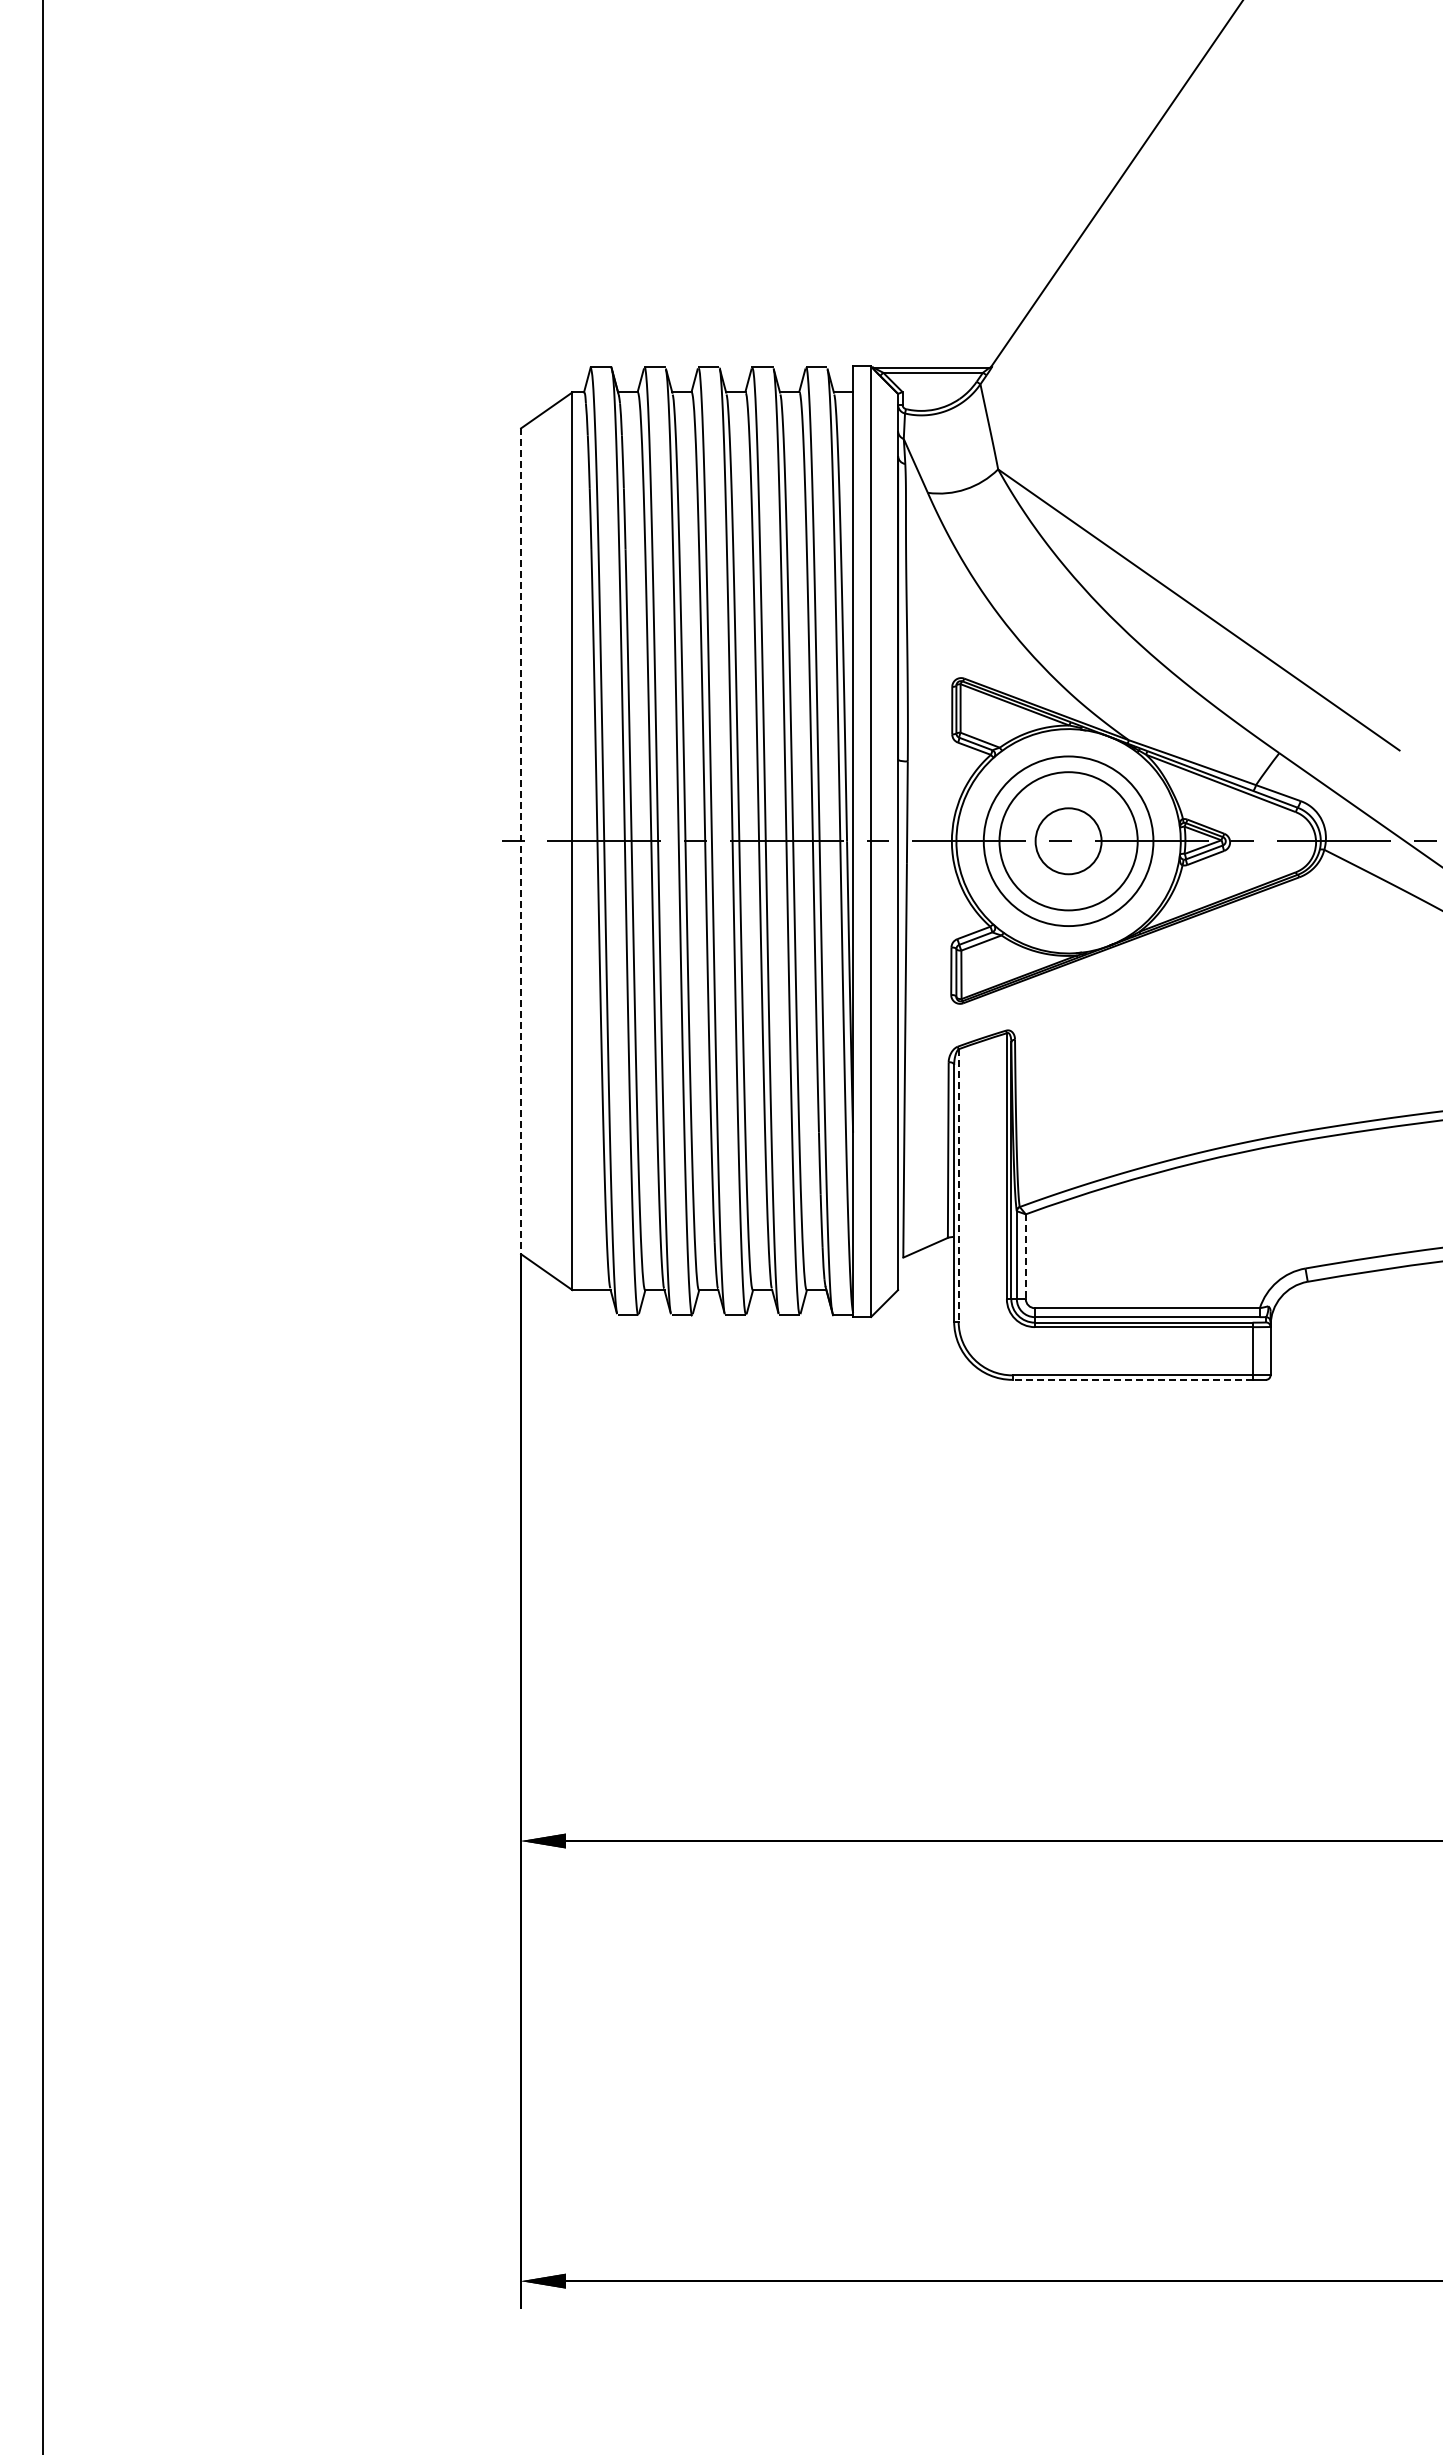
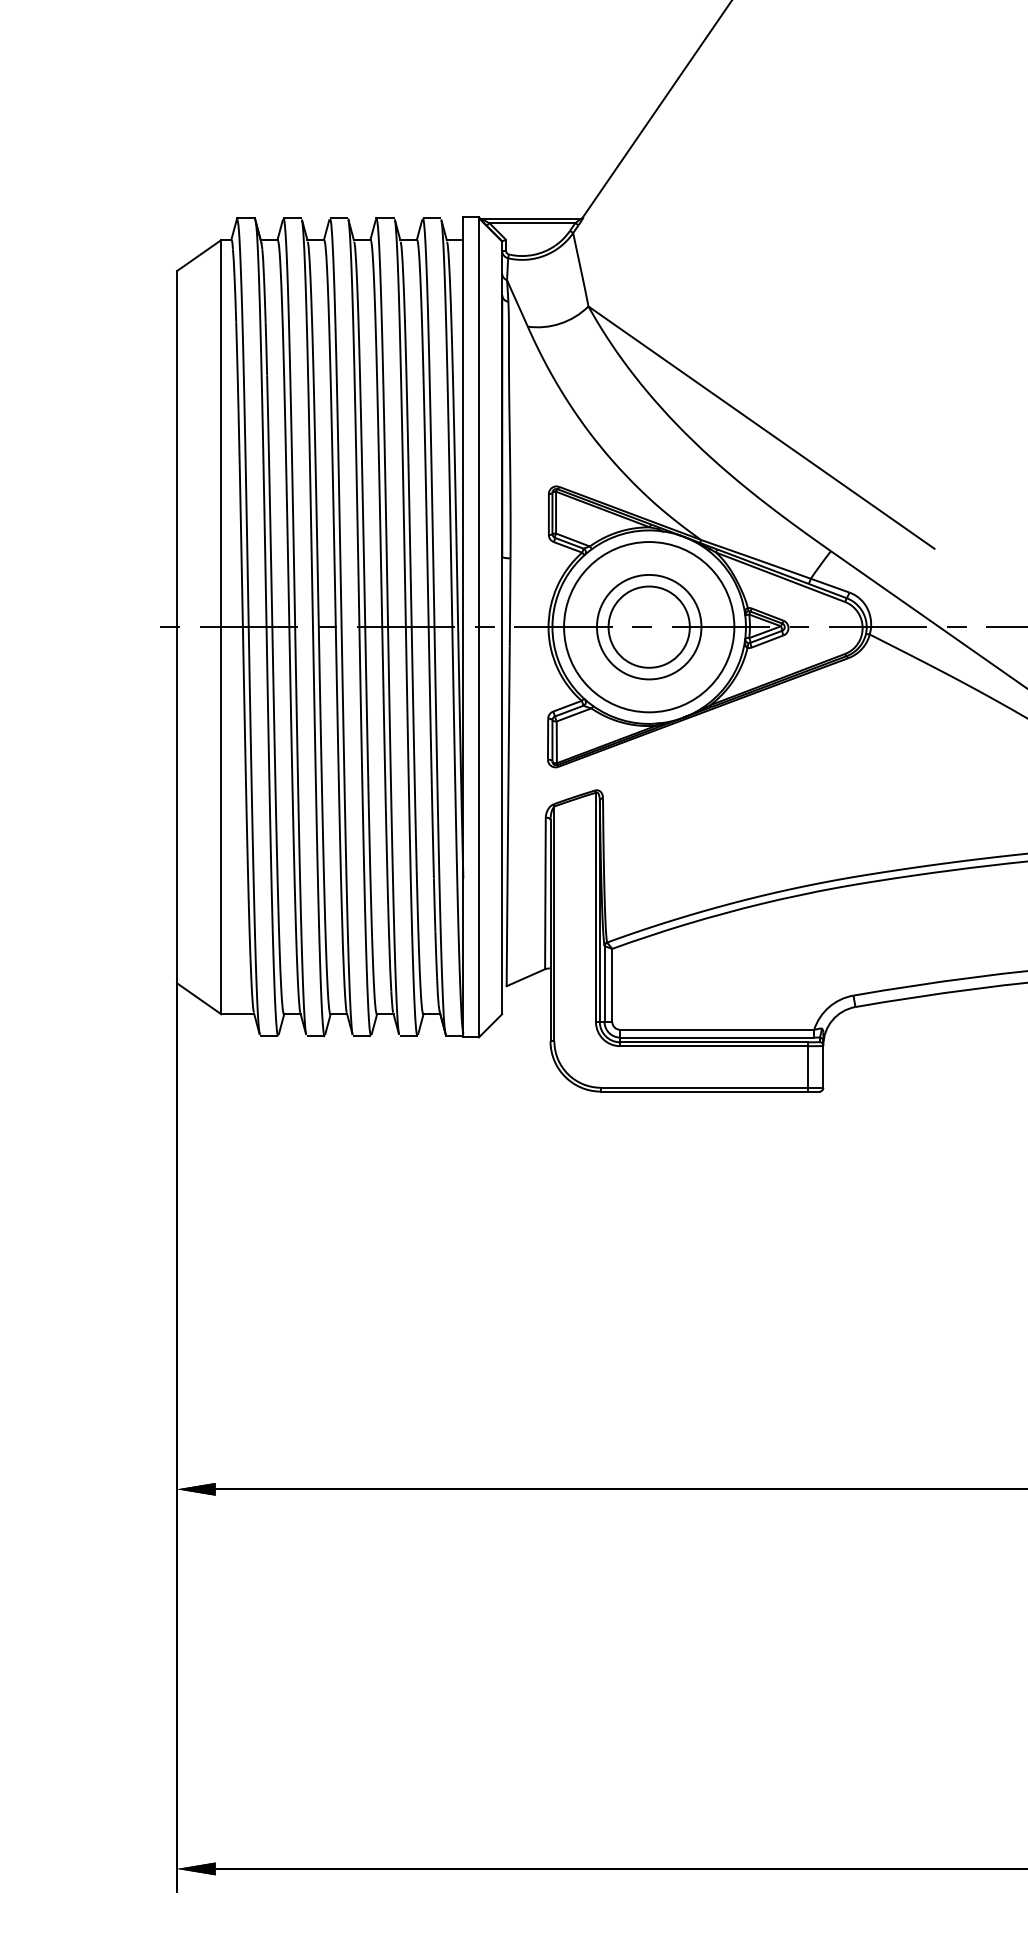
circle: (1068, 840) -> (649, 626), size x0.71
line: (521, 841) -> (177, 627), dashed -> solid
circle: (1068, 841) -> (649, 627), size x1.43
circle: (1068, 841) -> (649, 627), size x1.43
line: (958, 1185) -> (554, 924), dashed -> solid
line: (1025, 1257) -> (612, 986), dashed -> solid
line: (1132, 1379) -> (704, 1091), dashed -> solid

